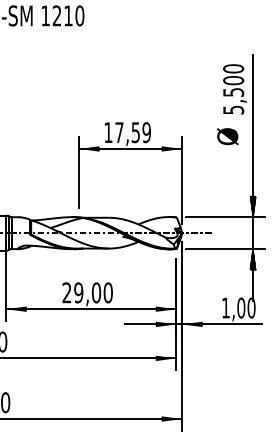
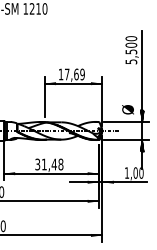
text: (135, 132) -> (76, 74), 17,59 -> 17,69
text: (226, 136) -> (127, 109), moved
text: (87, 292) -> (49, 164), 29,00 -> 31,48

